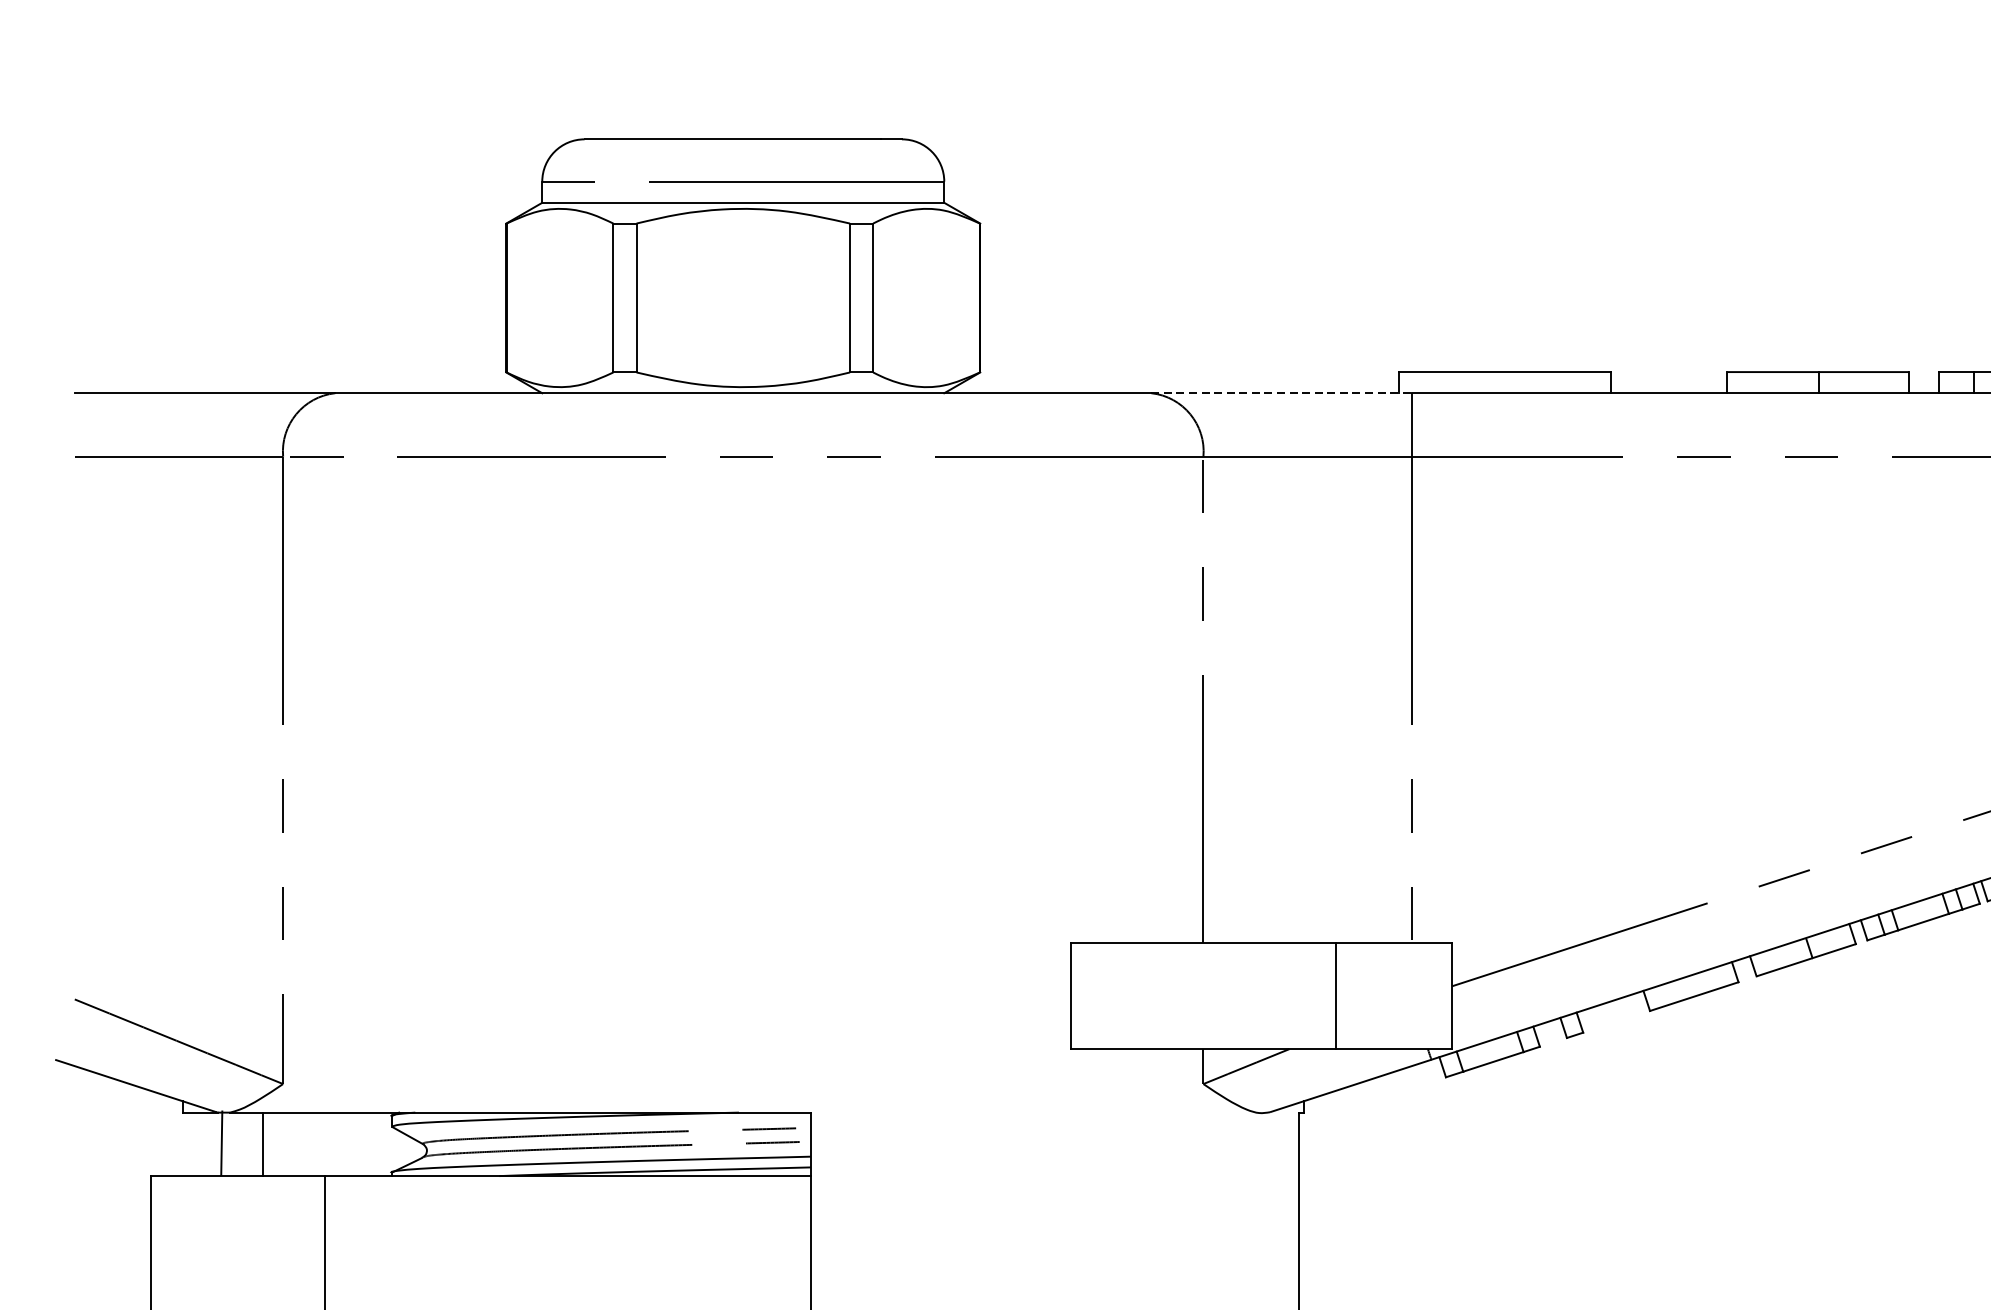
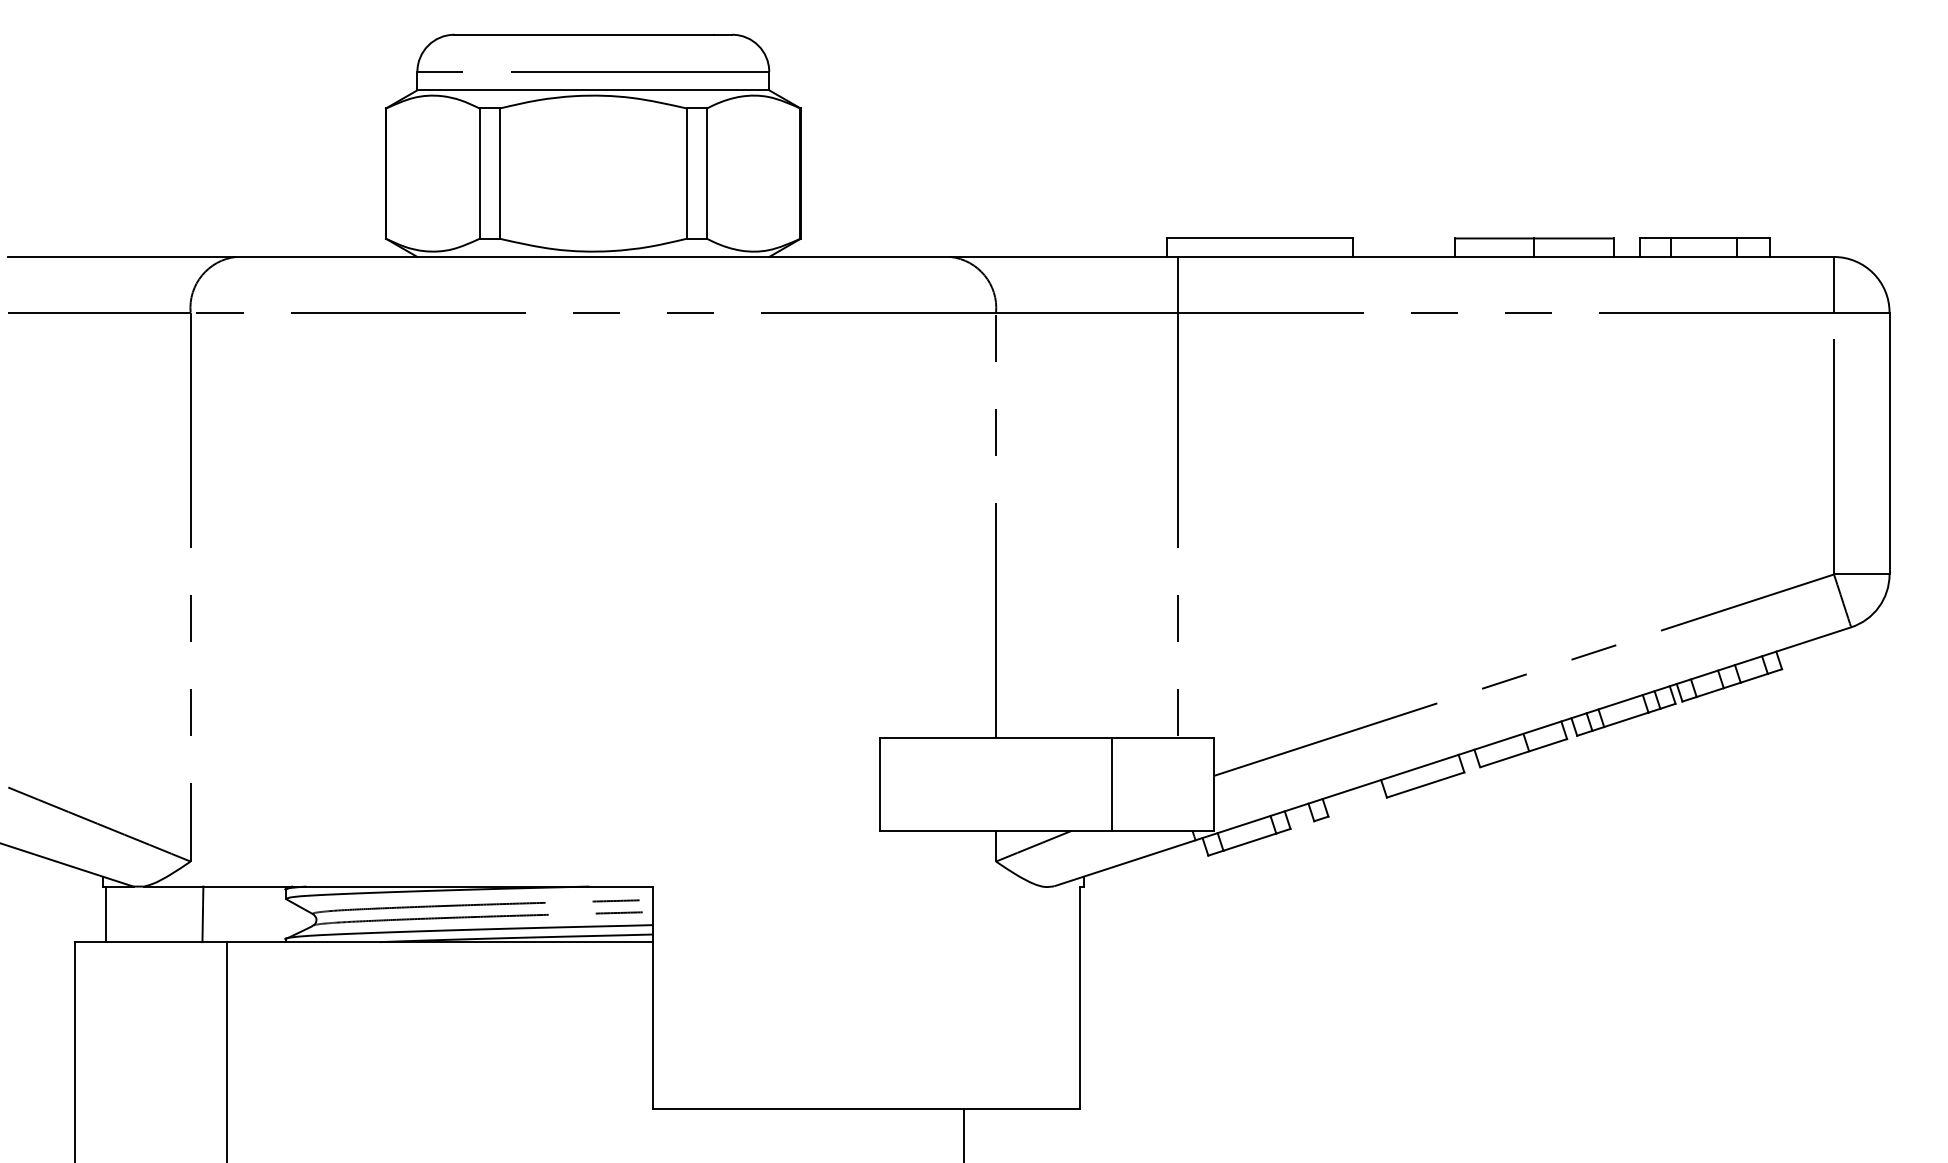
line: (1281, 392) -> (1064, 256), dashed -> solid
line: (221, 1143) -> (202, 914), moved
line: (263, 1144) -> (106, 914), moved

